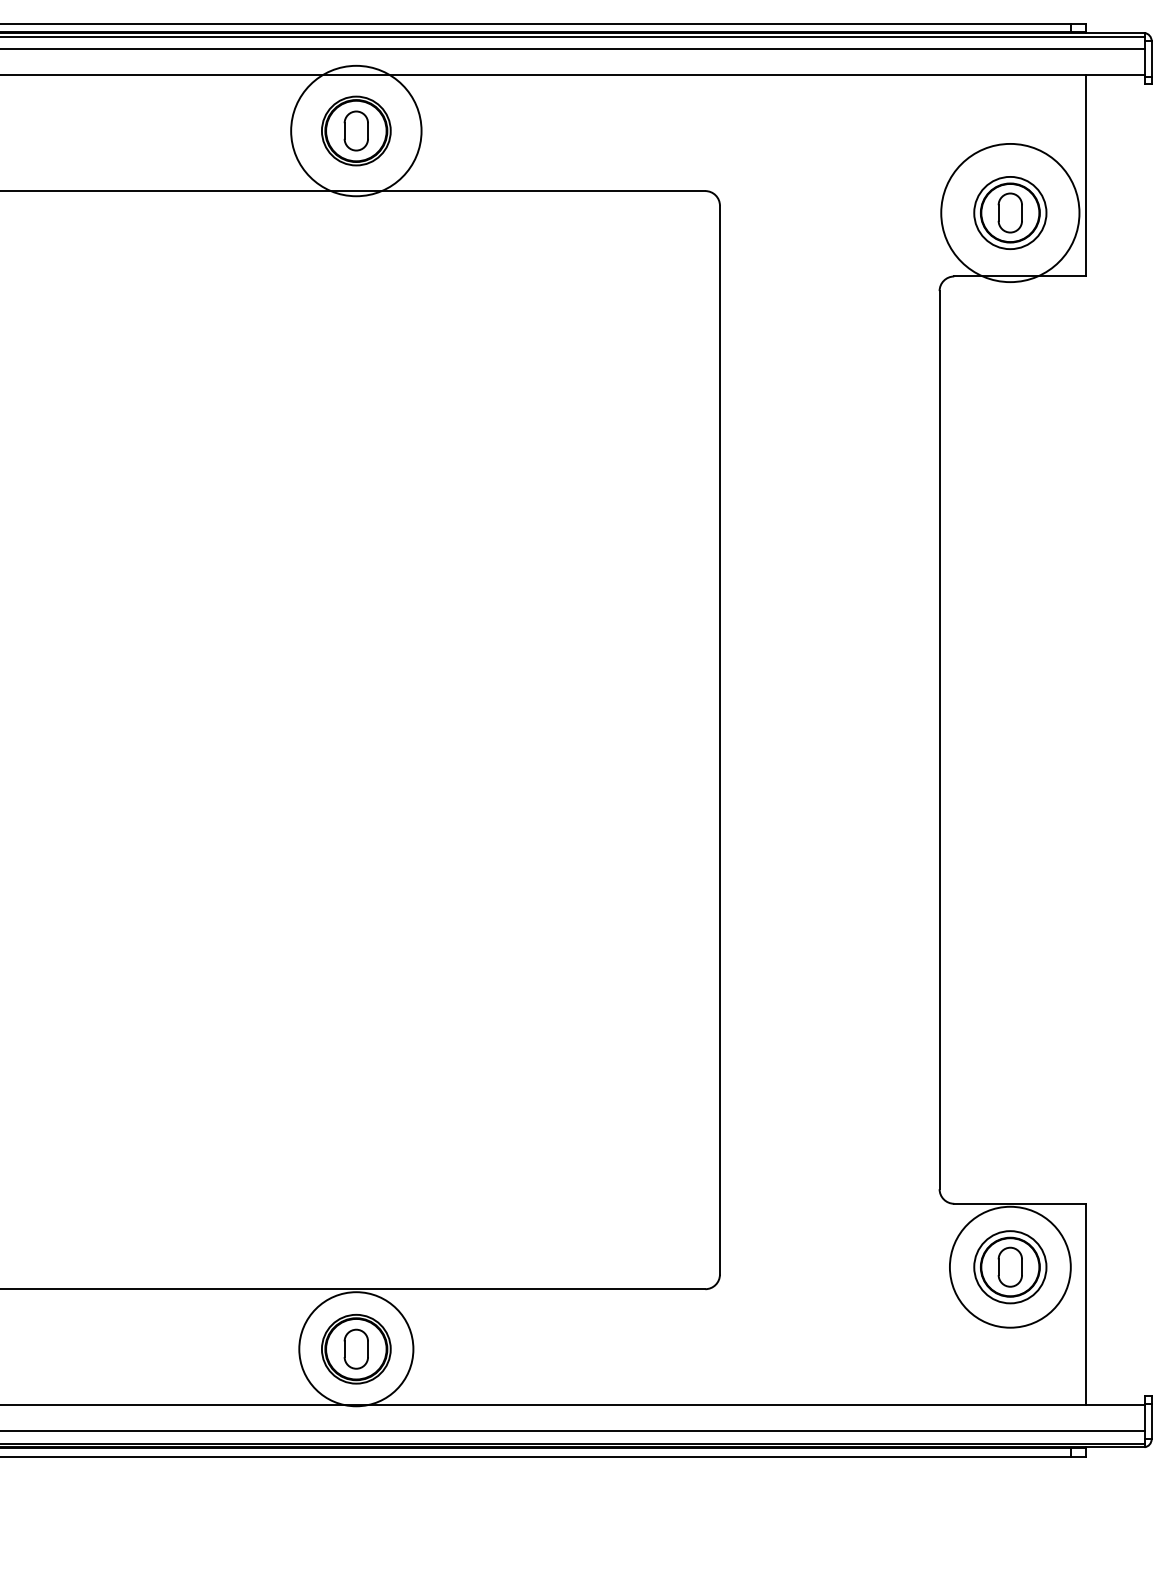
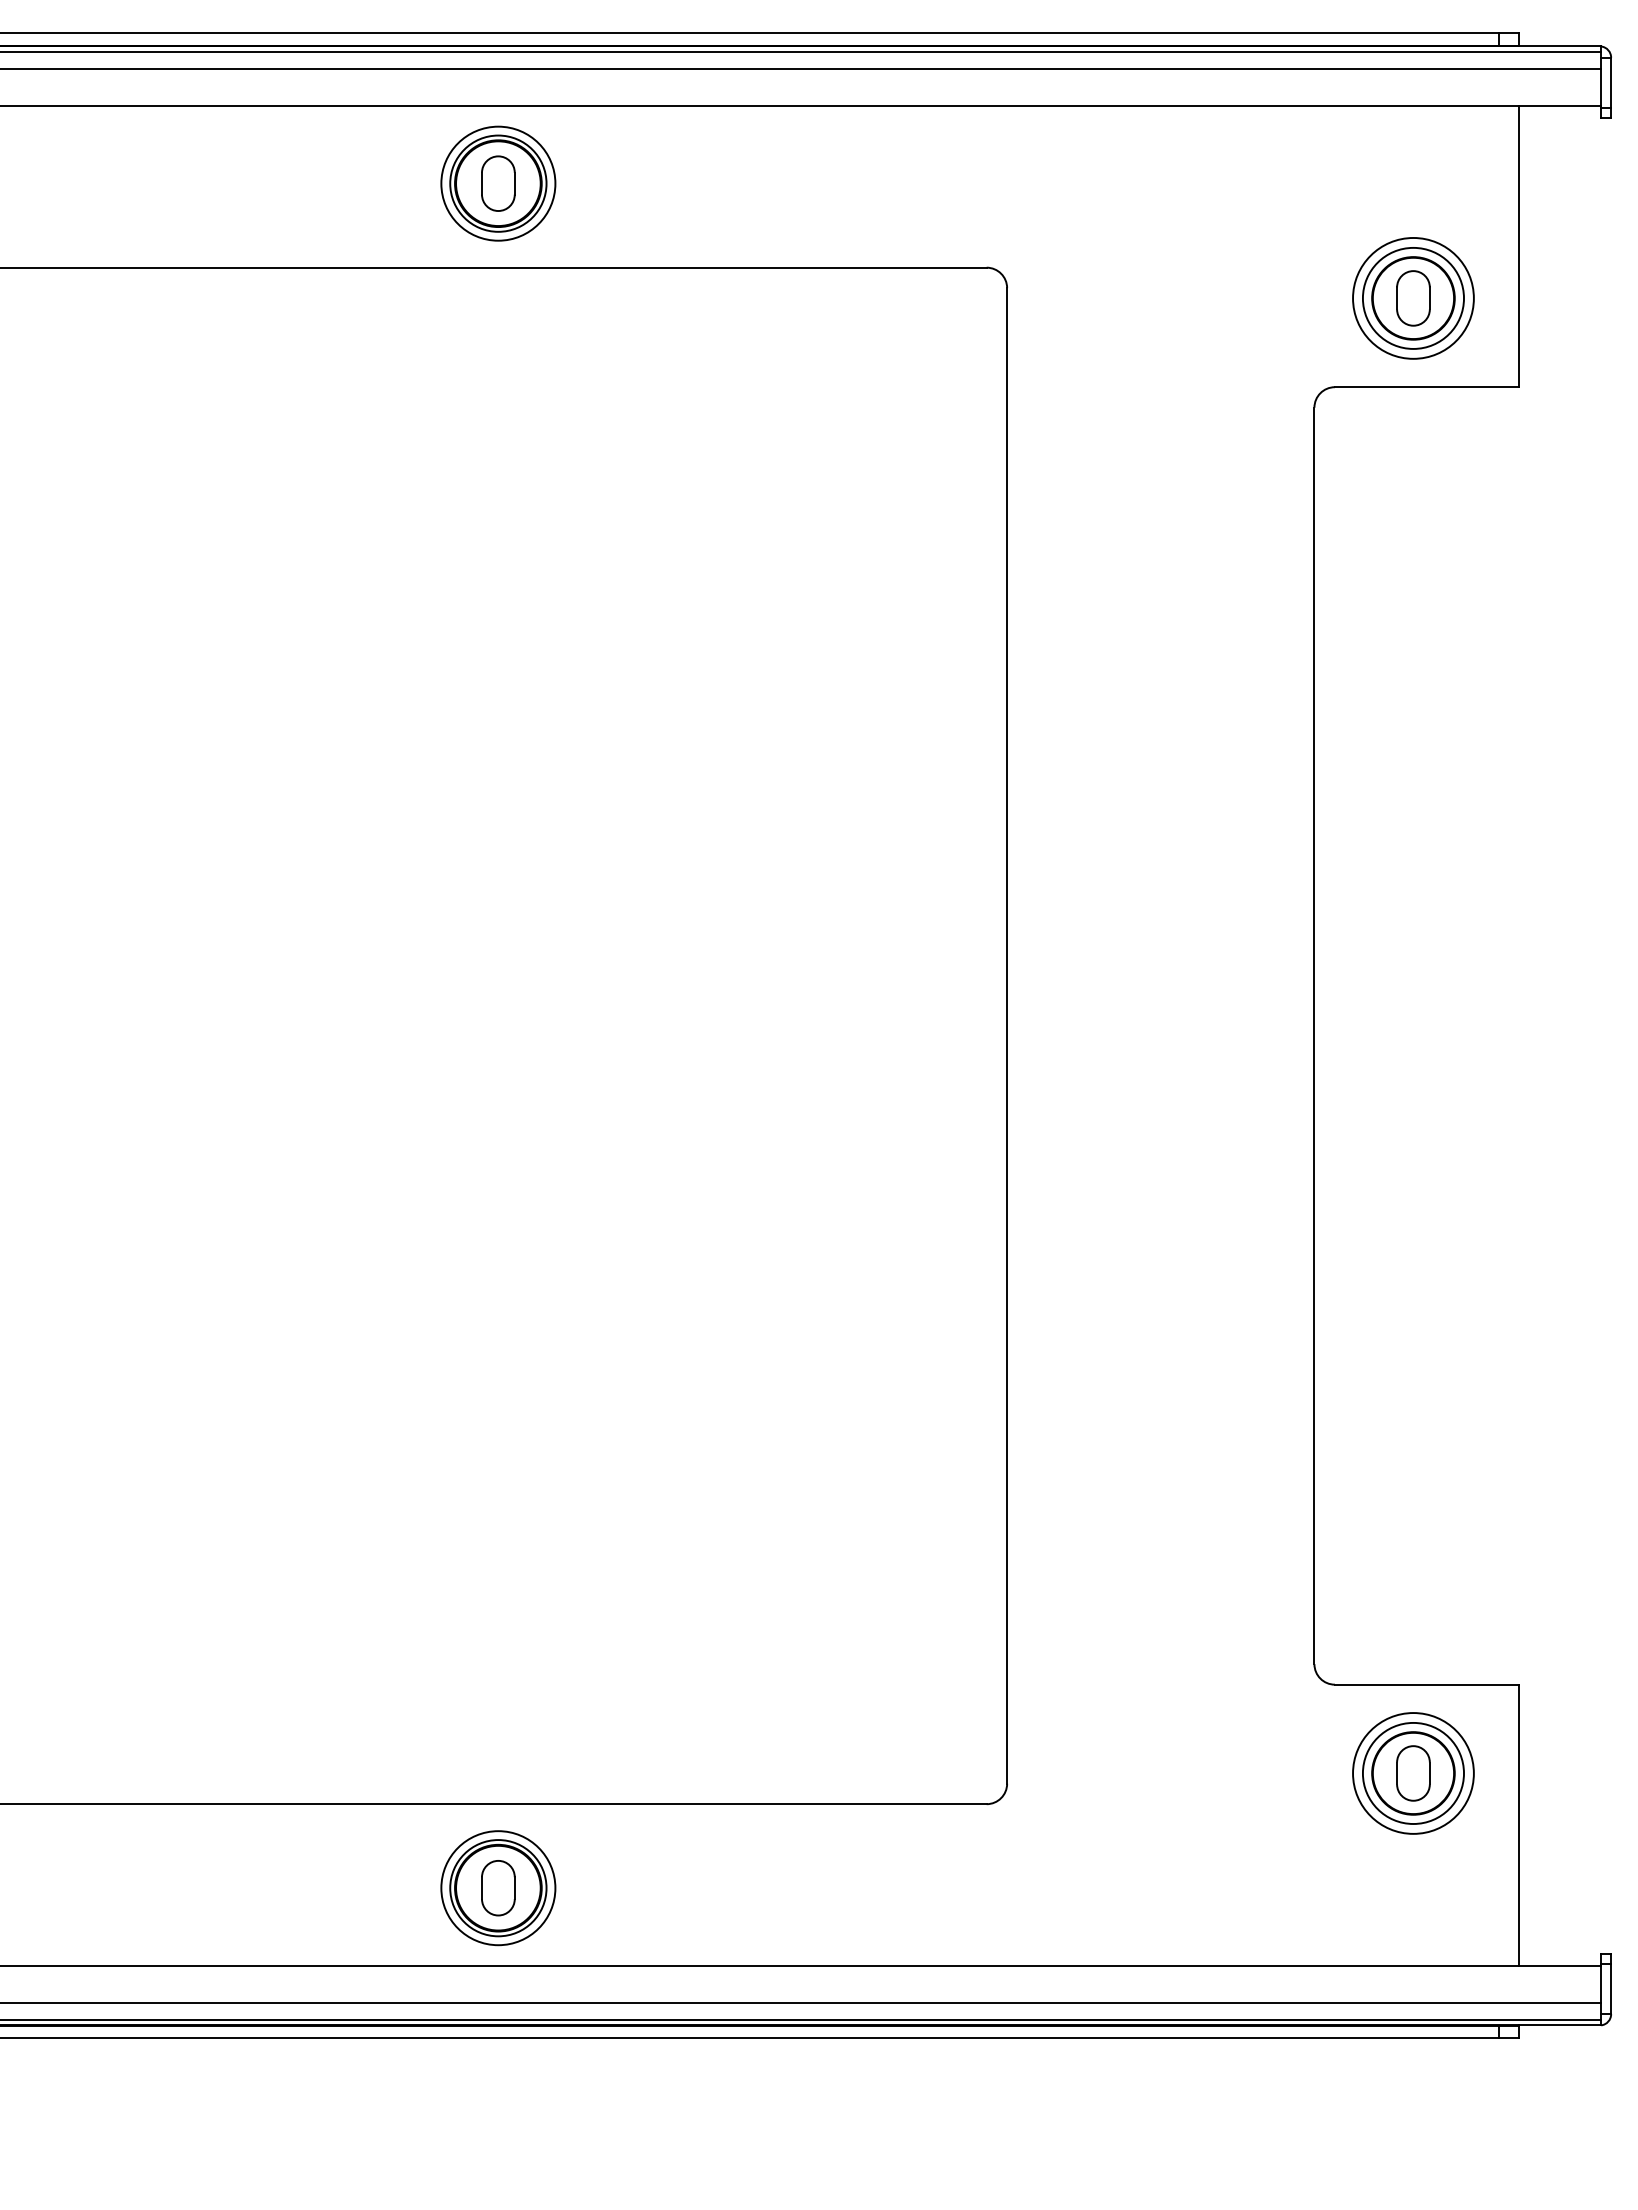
circle: (356, 130) -> (498, 183), size x0.62
circle: (1010, 212) -> (1413, 297), size x0.62
circle: (1010, 1267) -> (1413, 1773), size x0.71
circle: (356, 1349) -> (498, 1888), size x0.71

